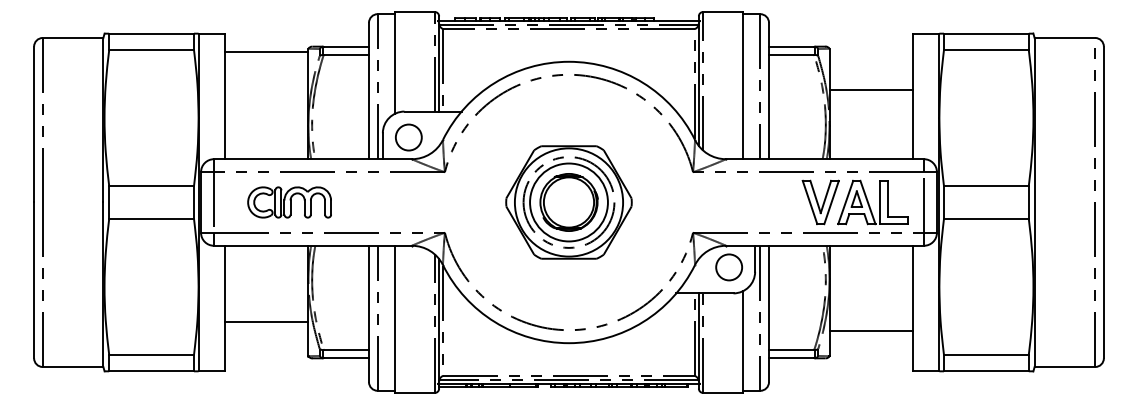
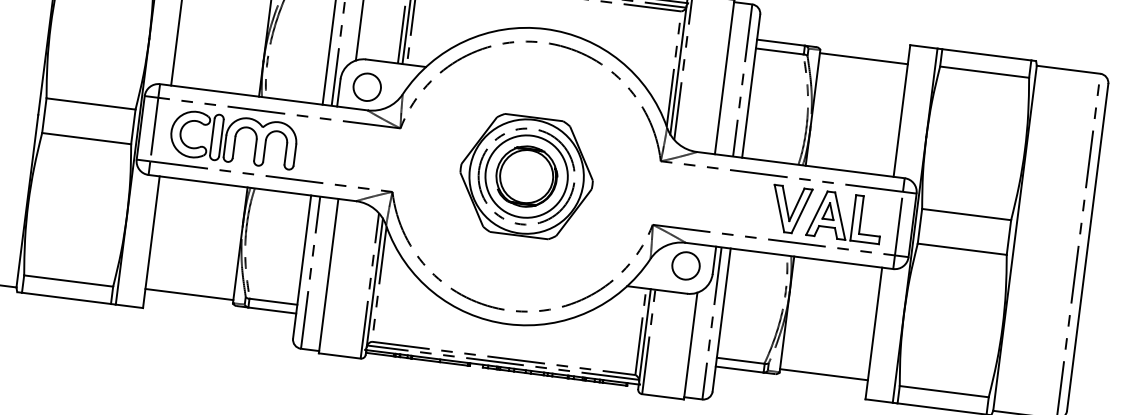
line: (871, 89) -> (863, 58), moved
part: (289, 202) -> (233, 139), size x1.43
line: (266, 322) -> (189, 294), moved
line: (871, 331) -> (823, 375), moved

